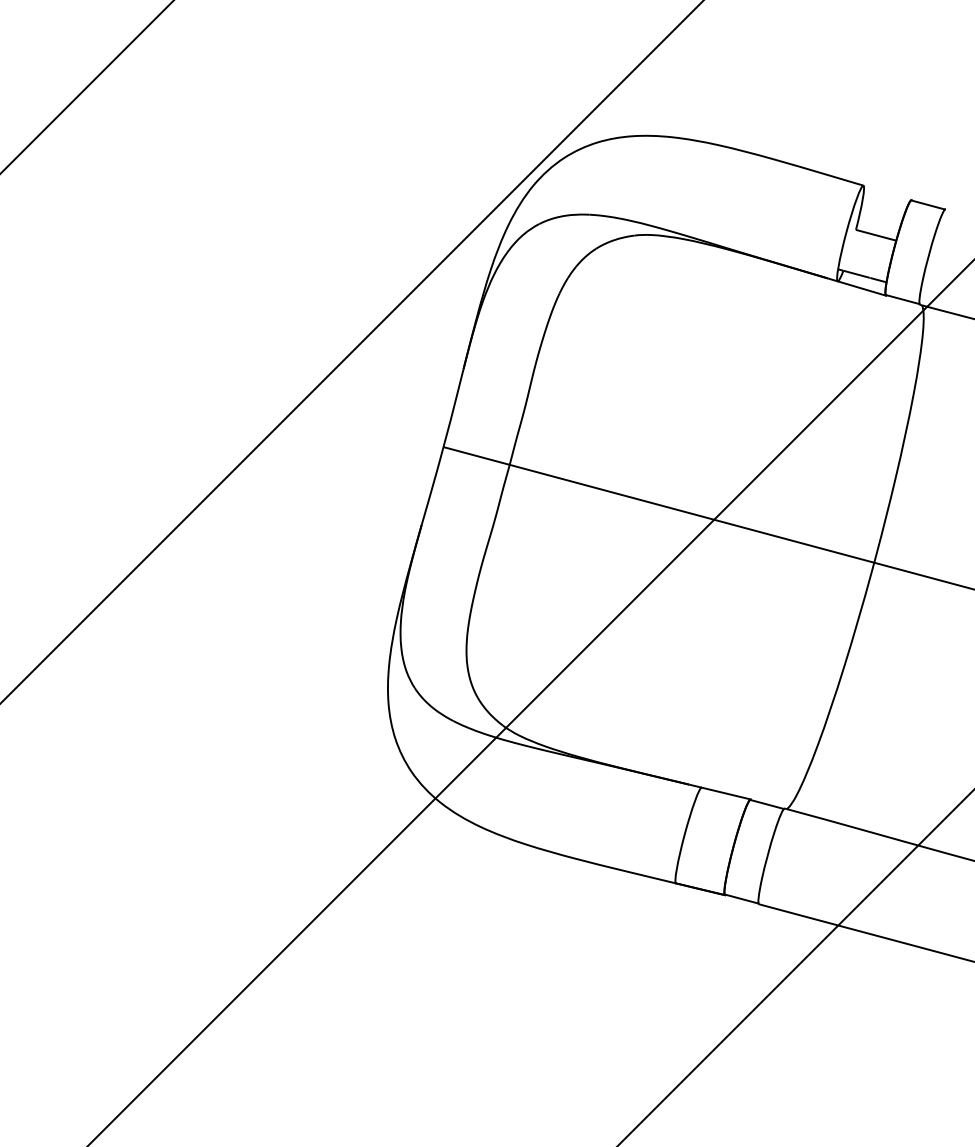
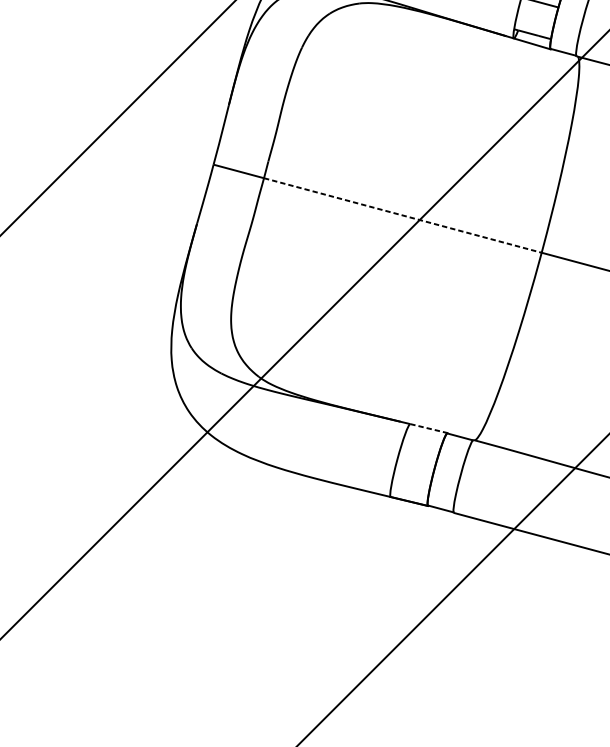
line: (691, 513) -> (402, 215), solid -> dashed
line: (726, 793) -> (429, 428), solid -> dashed

